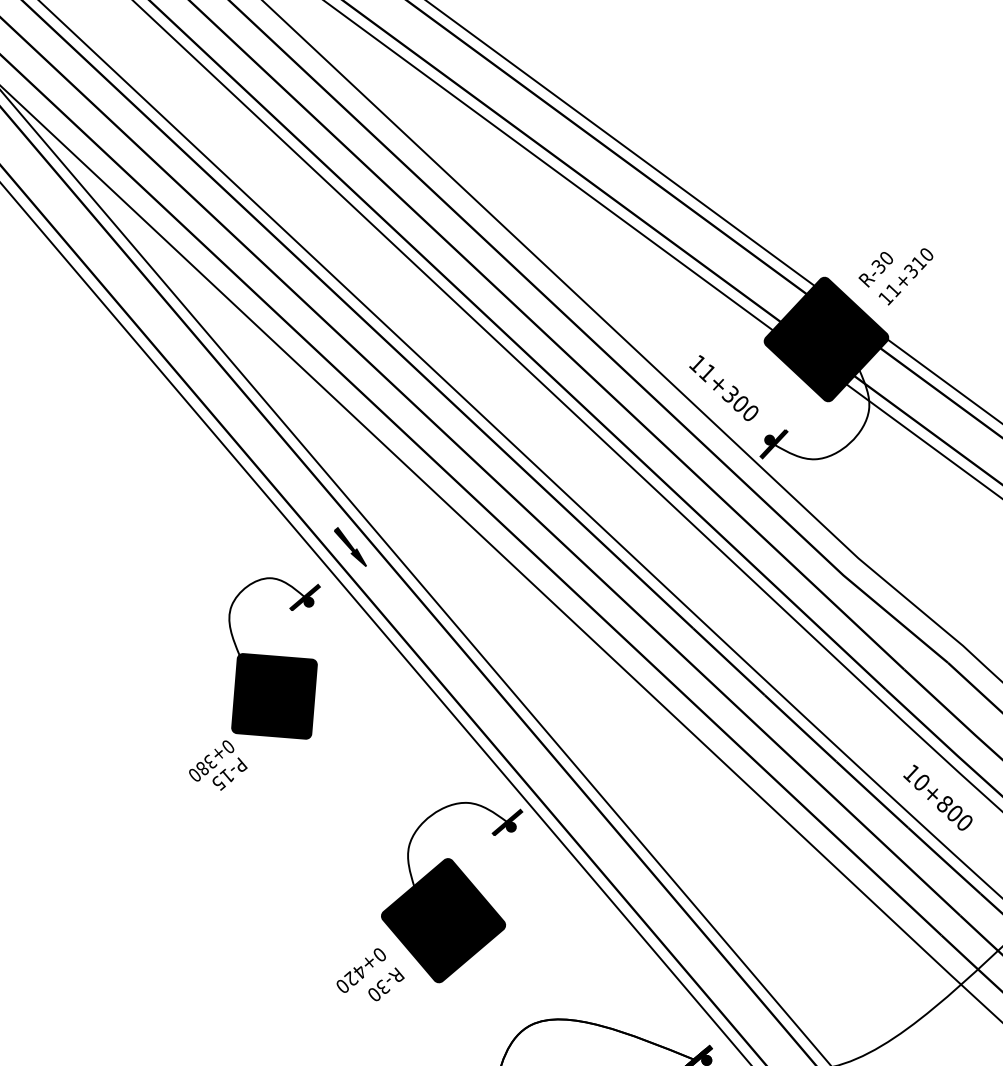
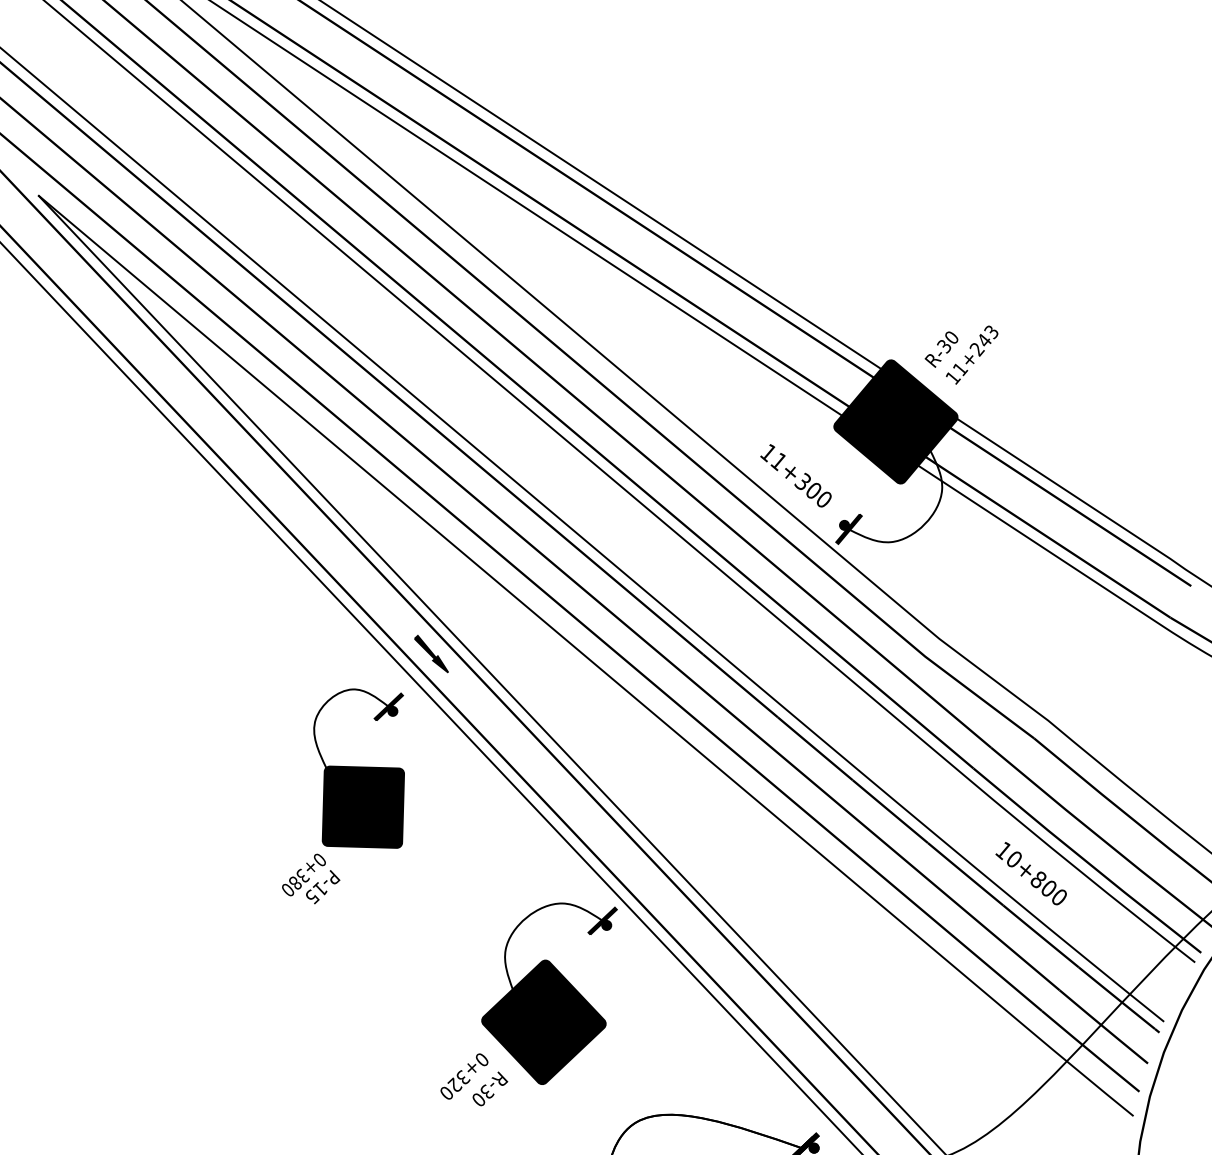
text: (918, 262) -> (983, 340), 11+310 -> 11+243
text: (360, 971) -> (463, 1077), 0+420 -> 0+320

